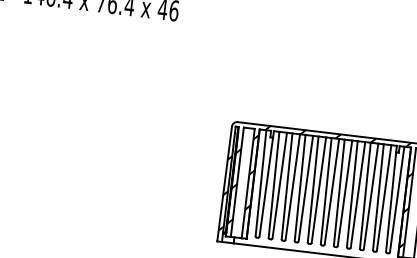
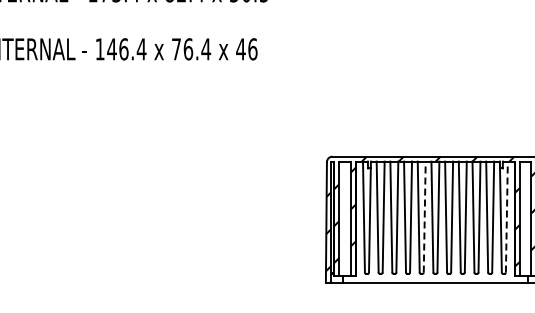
line: (318, 189) -> (424, 216), solid -> dashed
line: (396, 198) -> (506, 216), solid -> dashed

